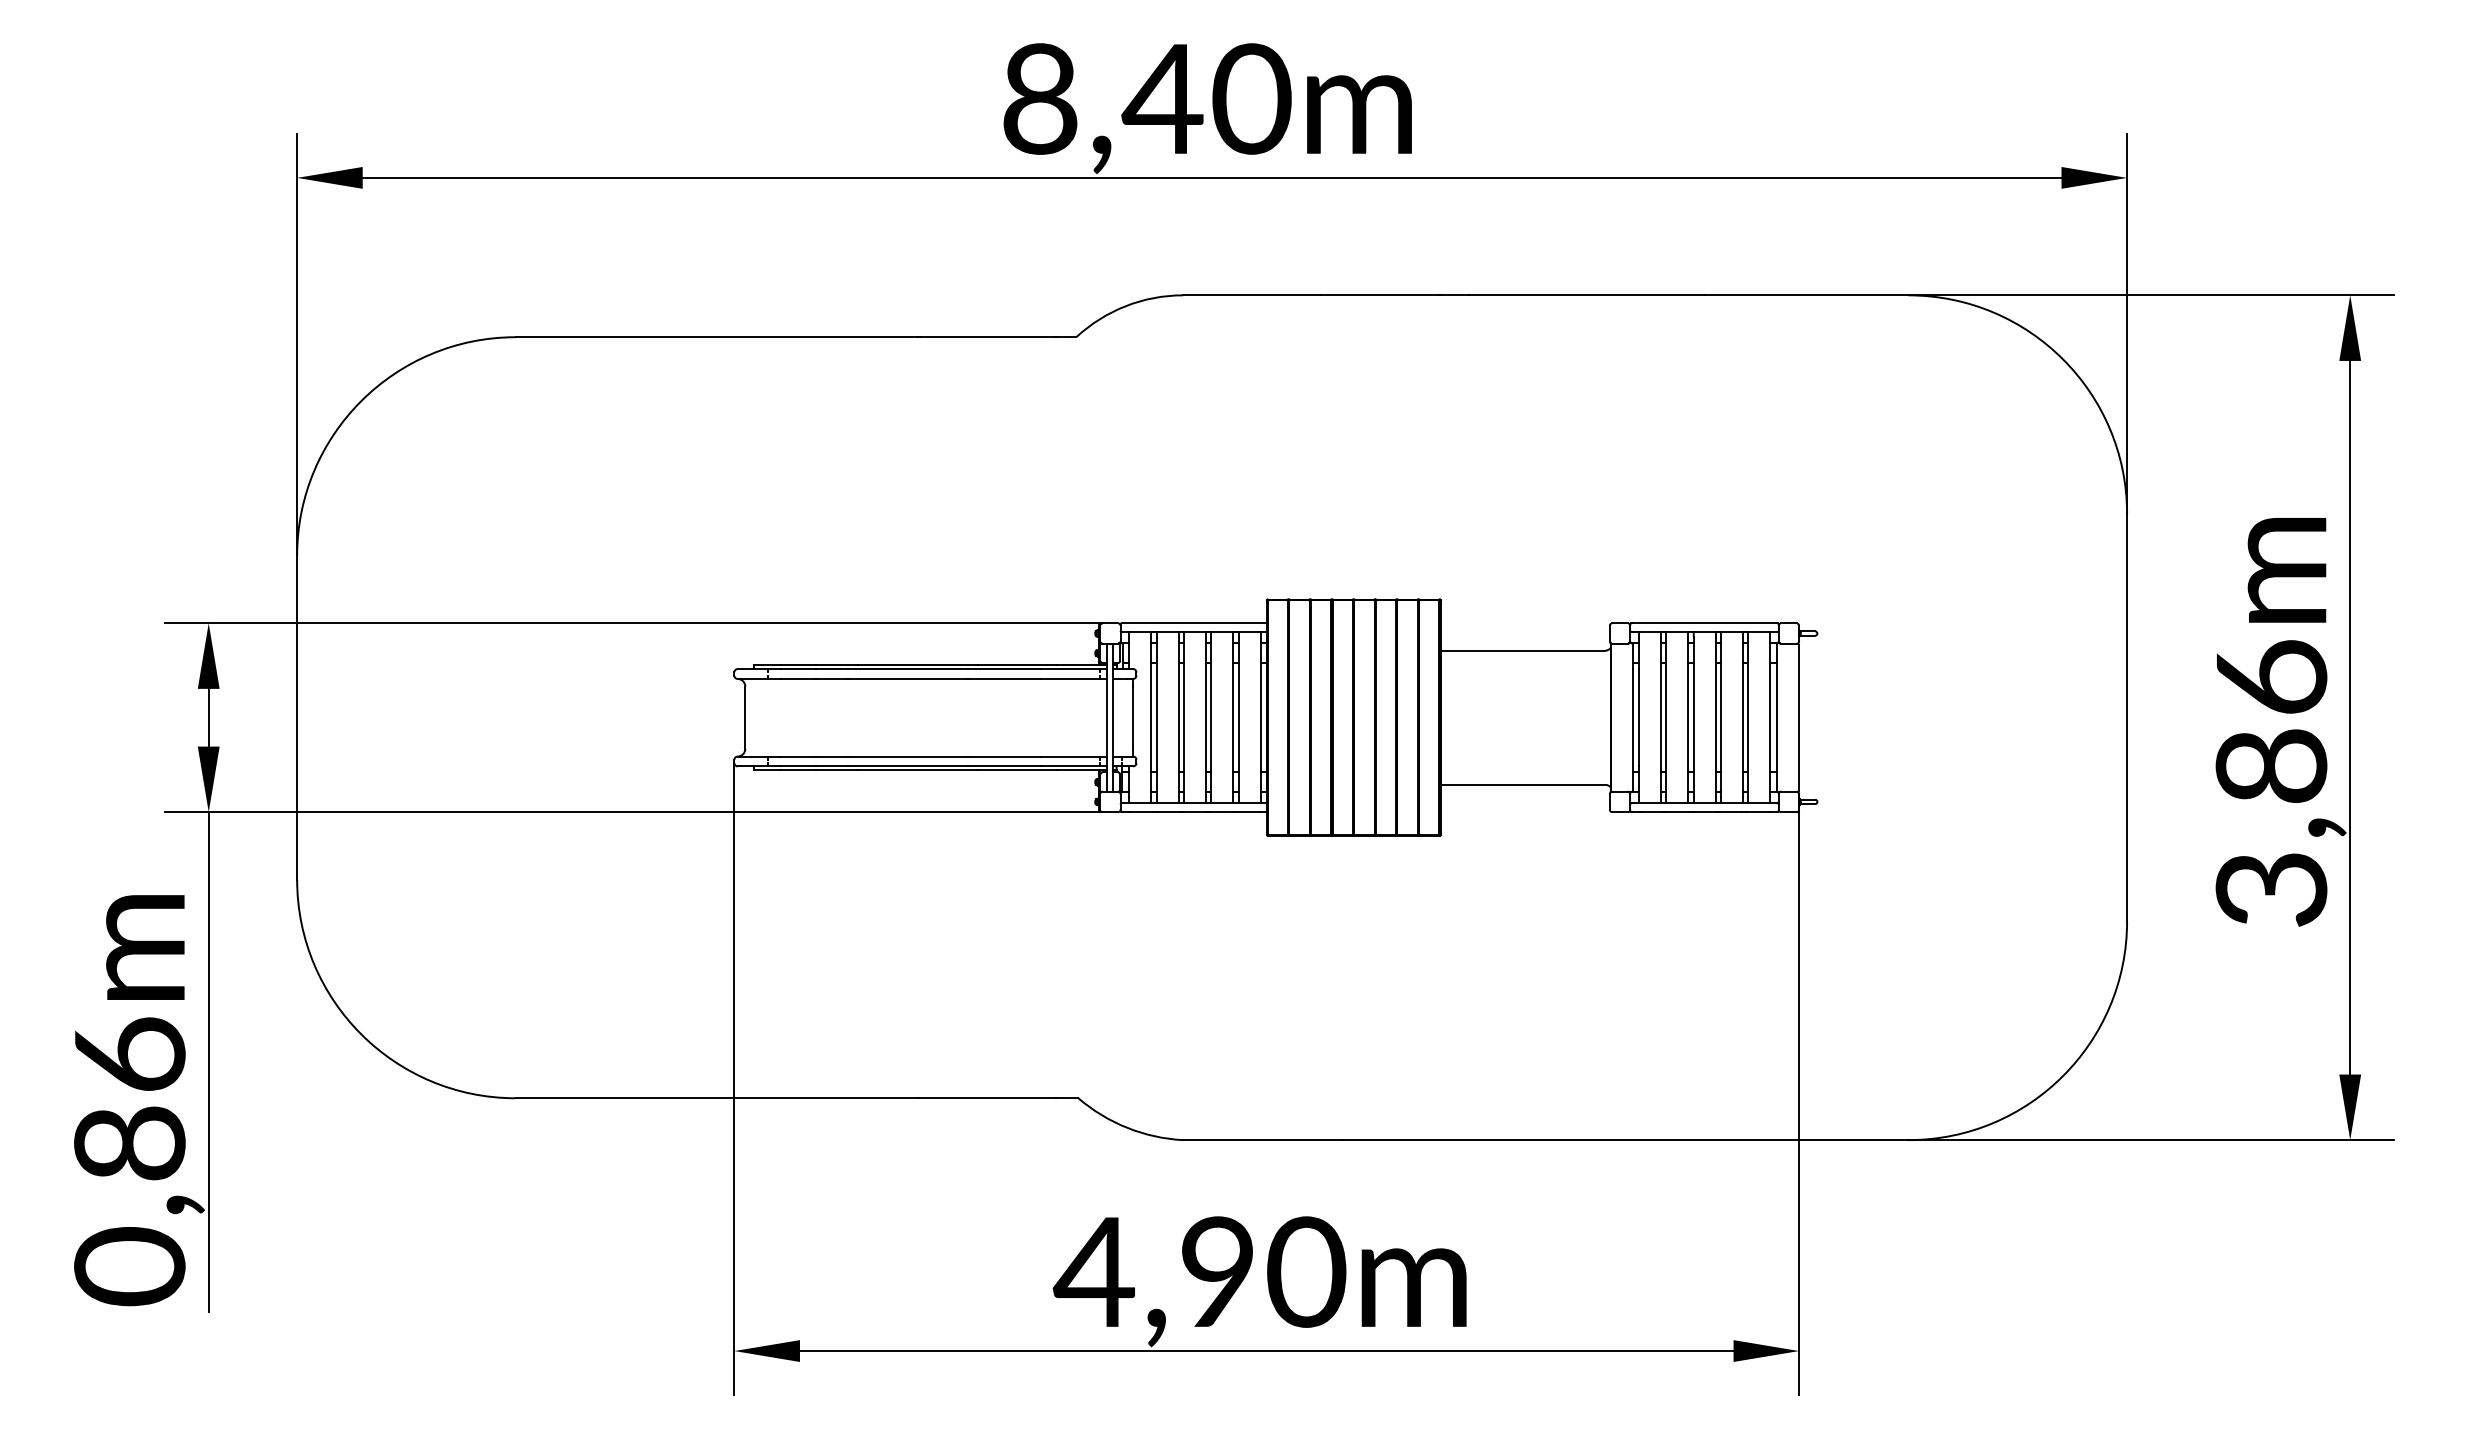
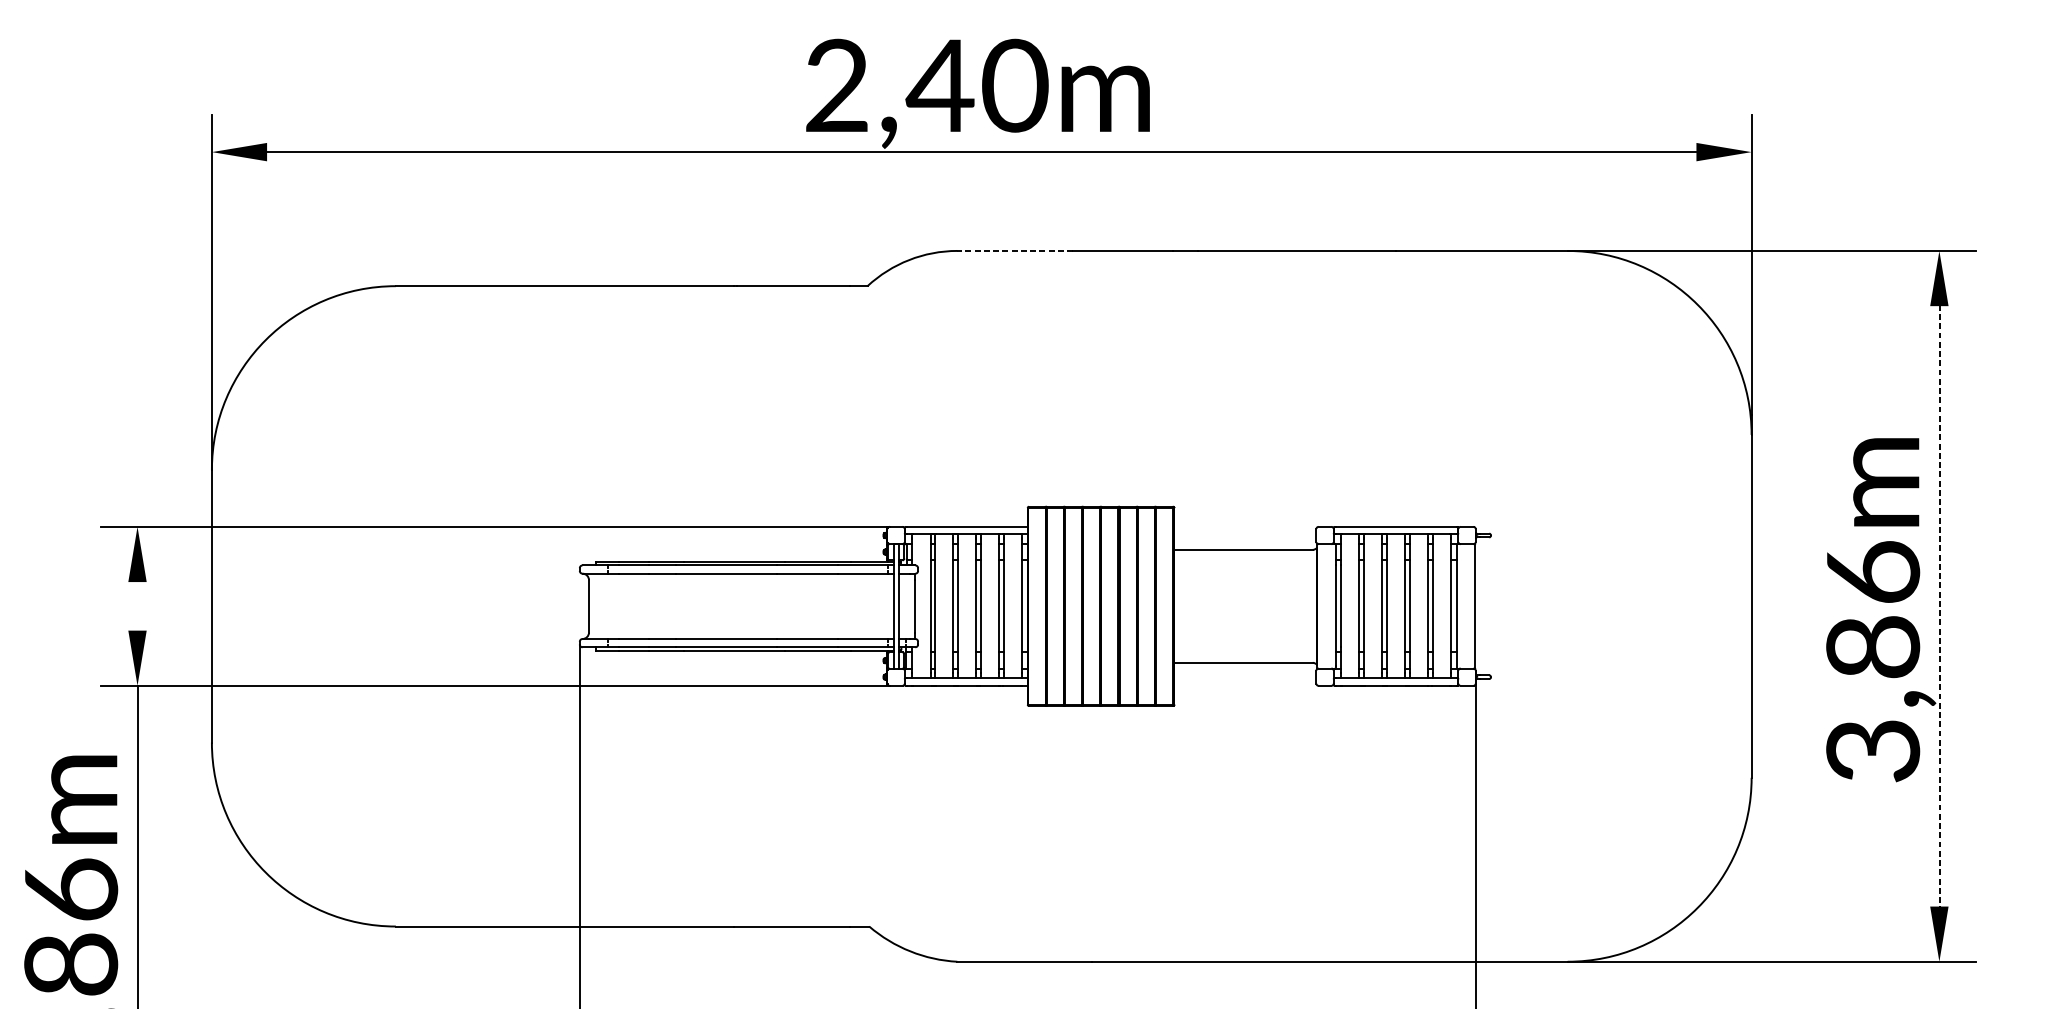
text: (1040, 98) -> (837, 85), 8,40m -> 2,40m
line: (1251, 295) -> (1014, 251), solid -> dashed
line: (208, 717) -> (137, 606), removed
line: (2350, 718) -> (1939, 606), solid -> dashed

